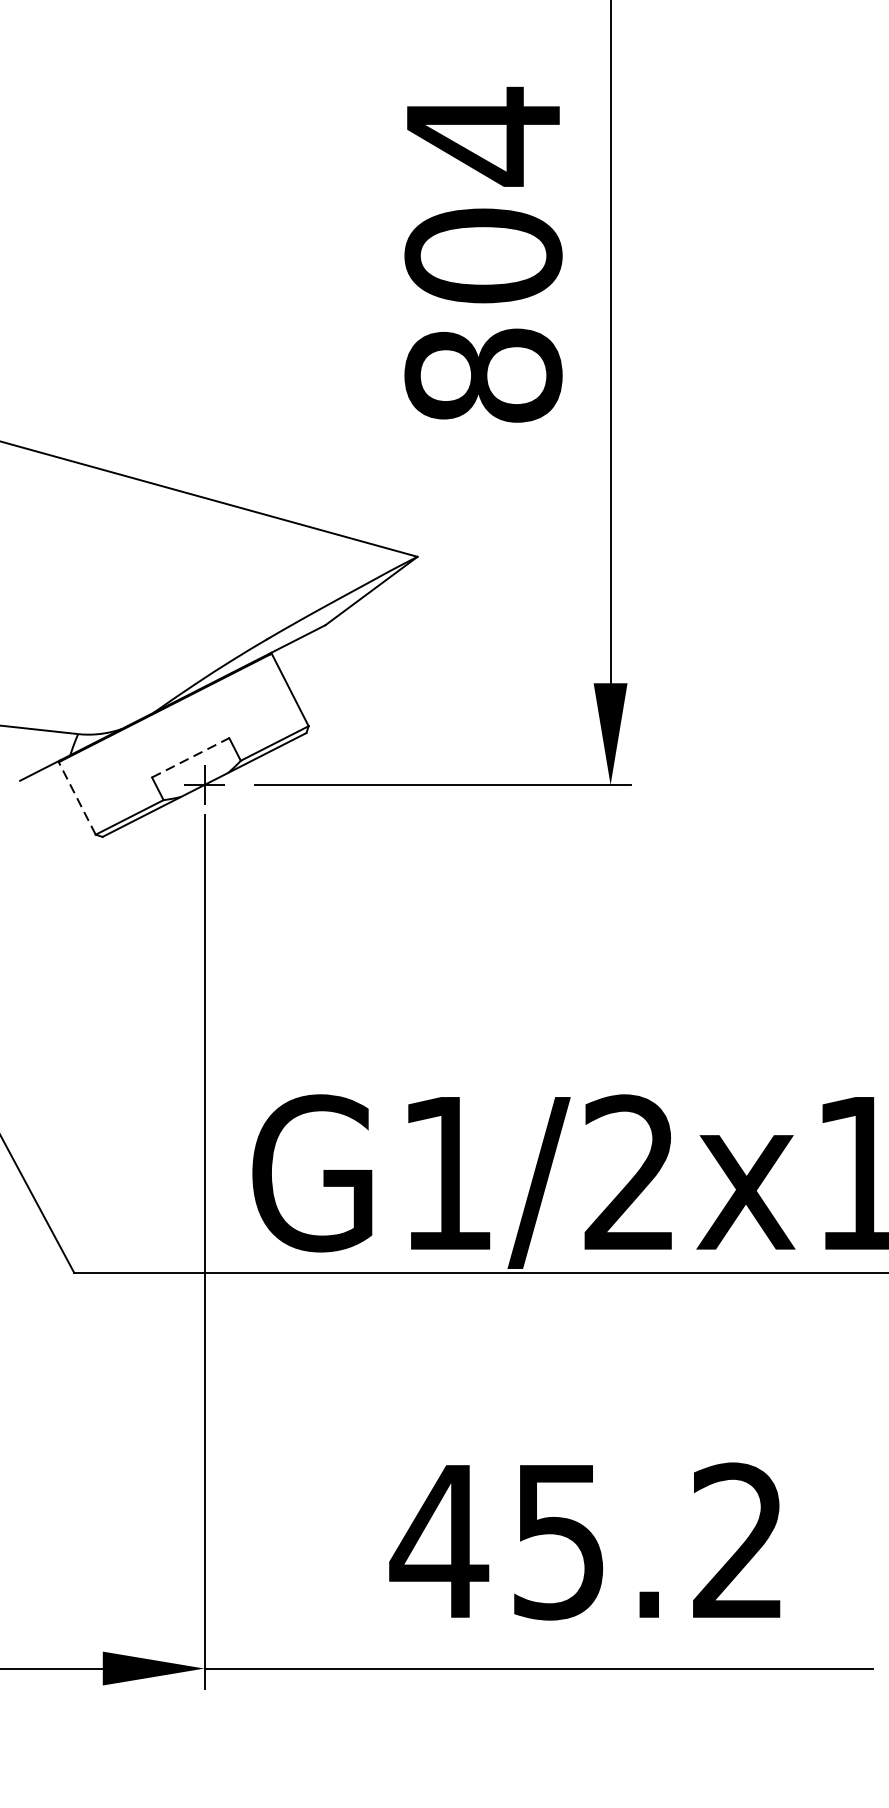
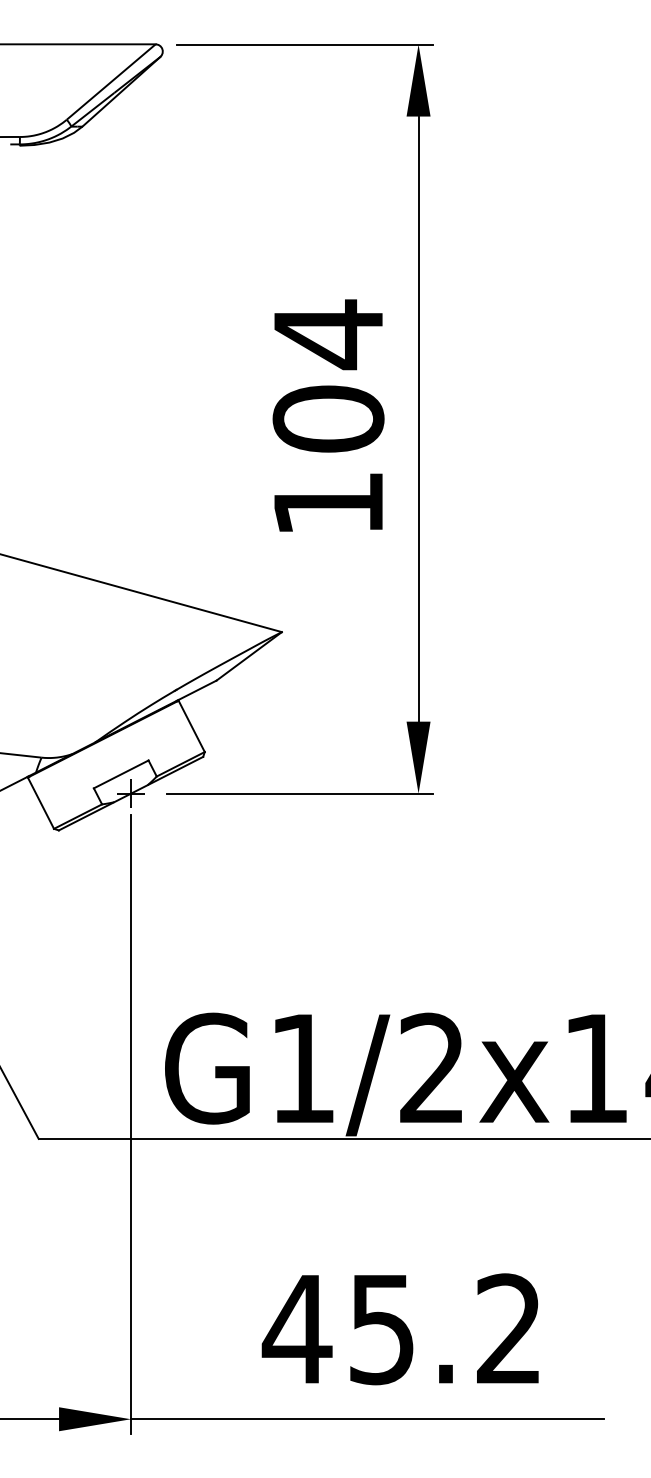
text: (483, 375) -> (328, 503), 804 -> 104
line: (191, 757) -> (121, 774), dashed -> solid
line: (76, 797) -> (40, 802), dashed -> solid

